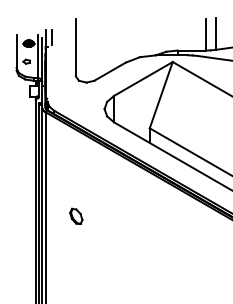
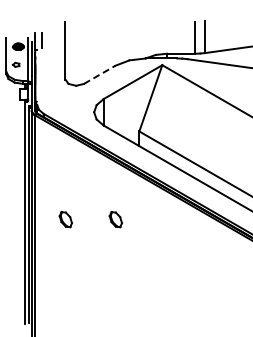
line: (110, 71) -> (100, 74), solid -> dashed
part: (125, 216) -> (115, 219), added

